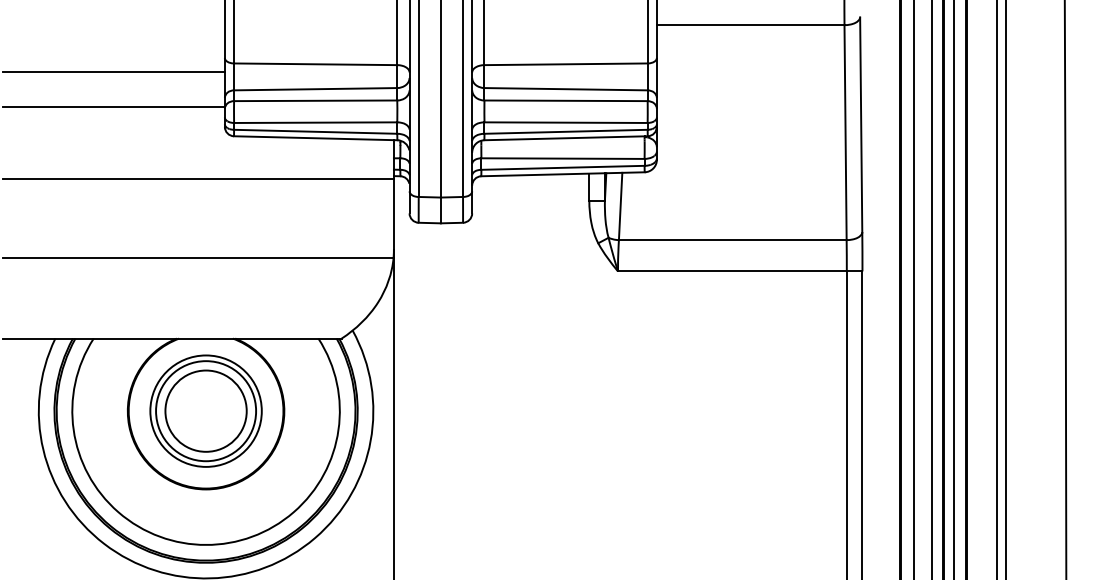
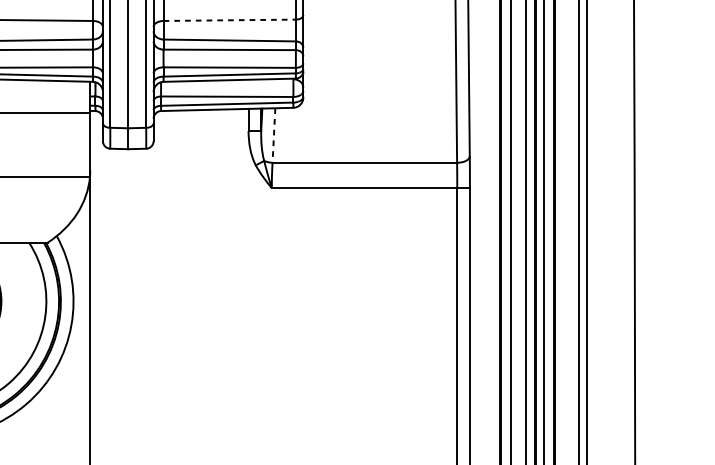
line: (566, 64) -> (230, 20), solid -> dashed
line: (620, 206) -> (273, 135), solid -> dashed

